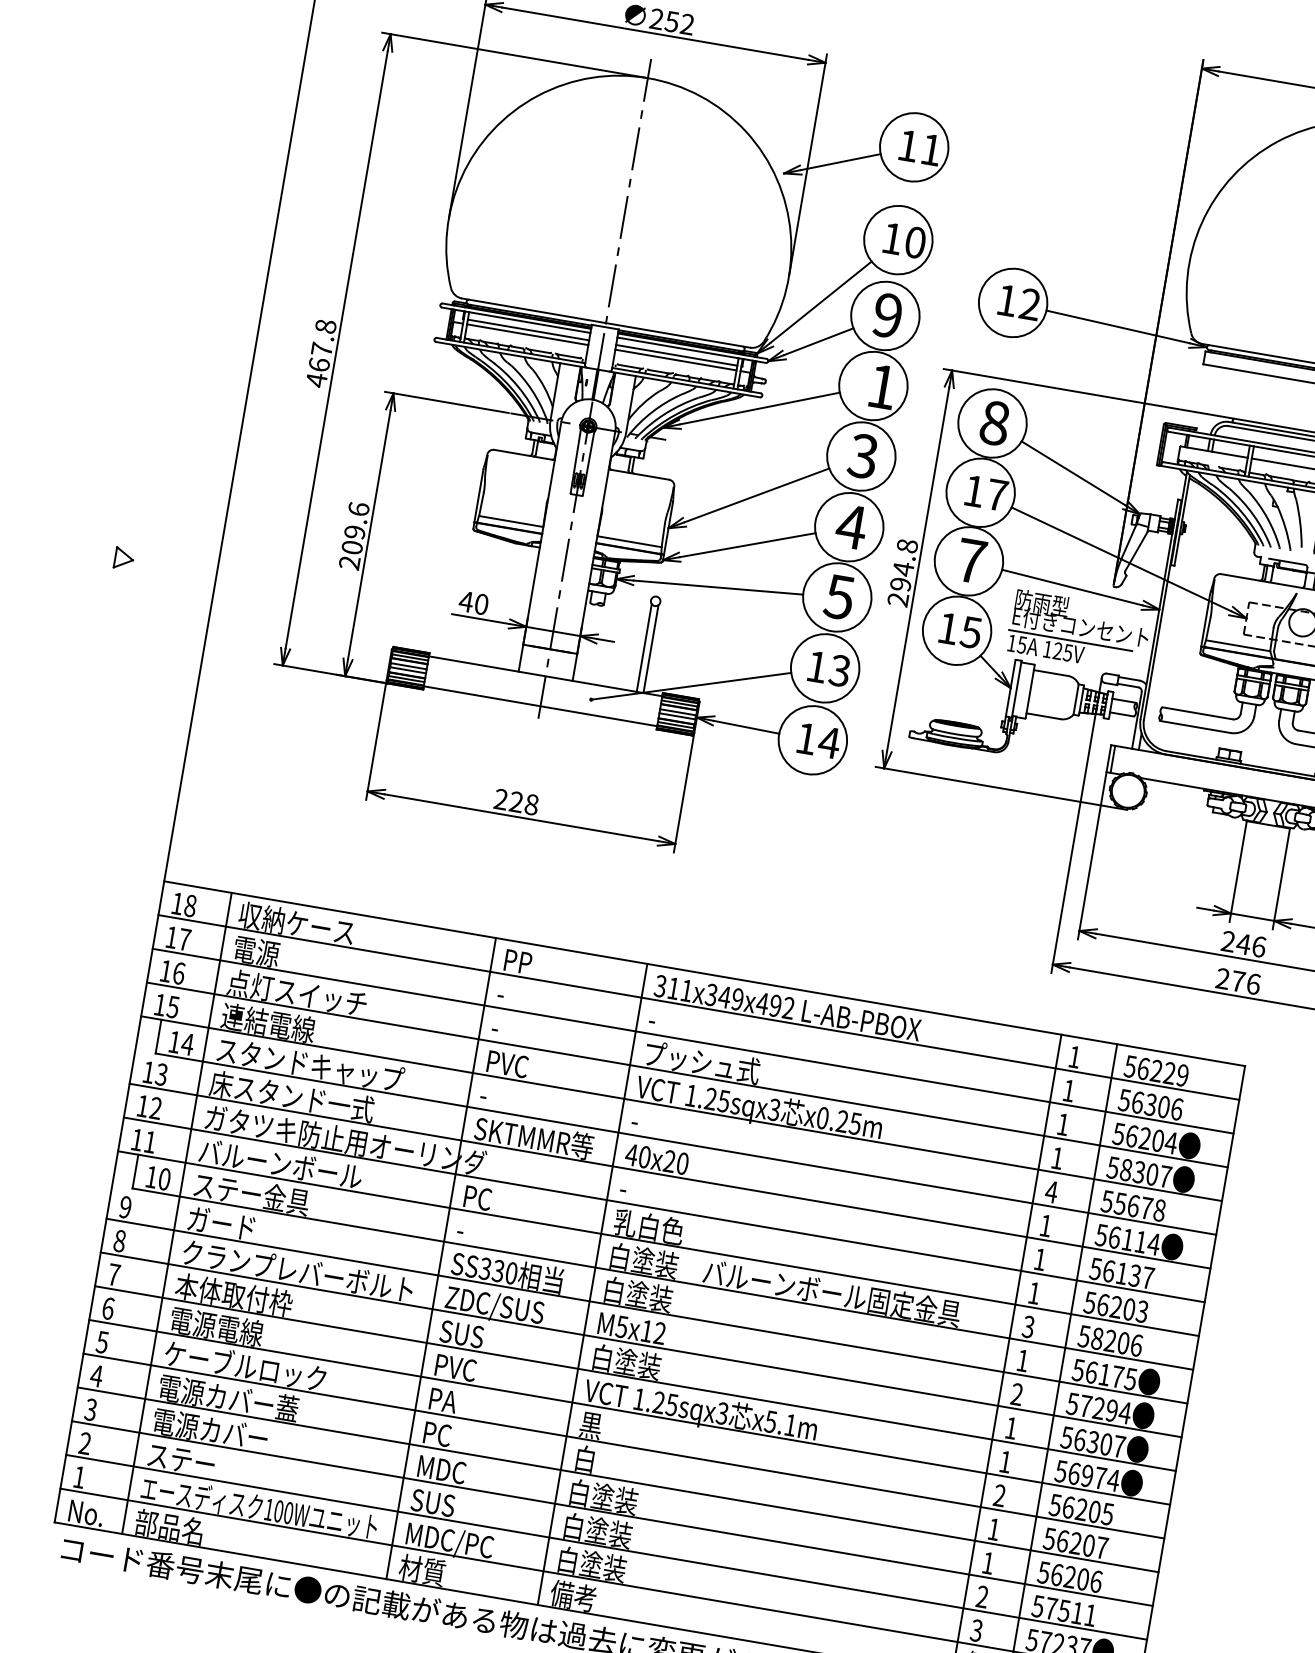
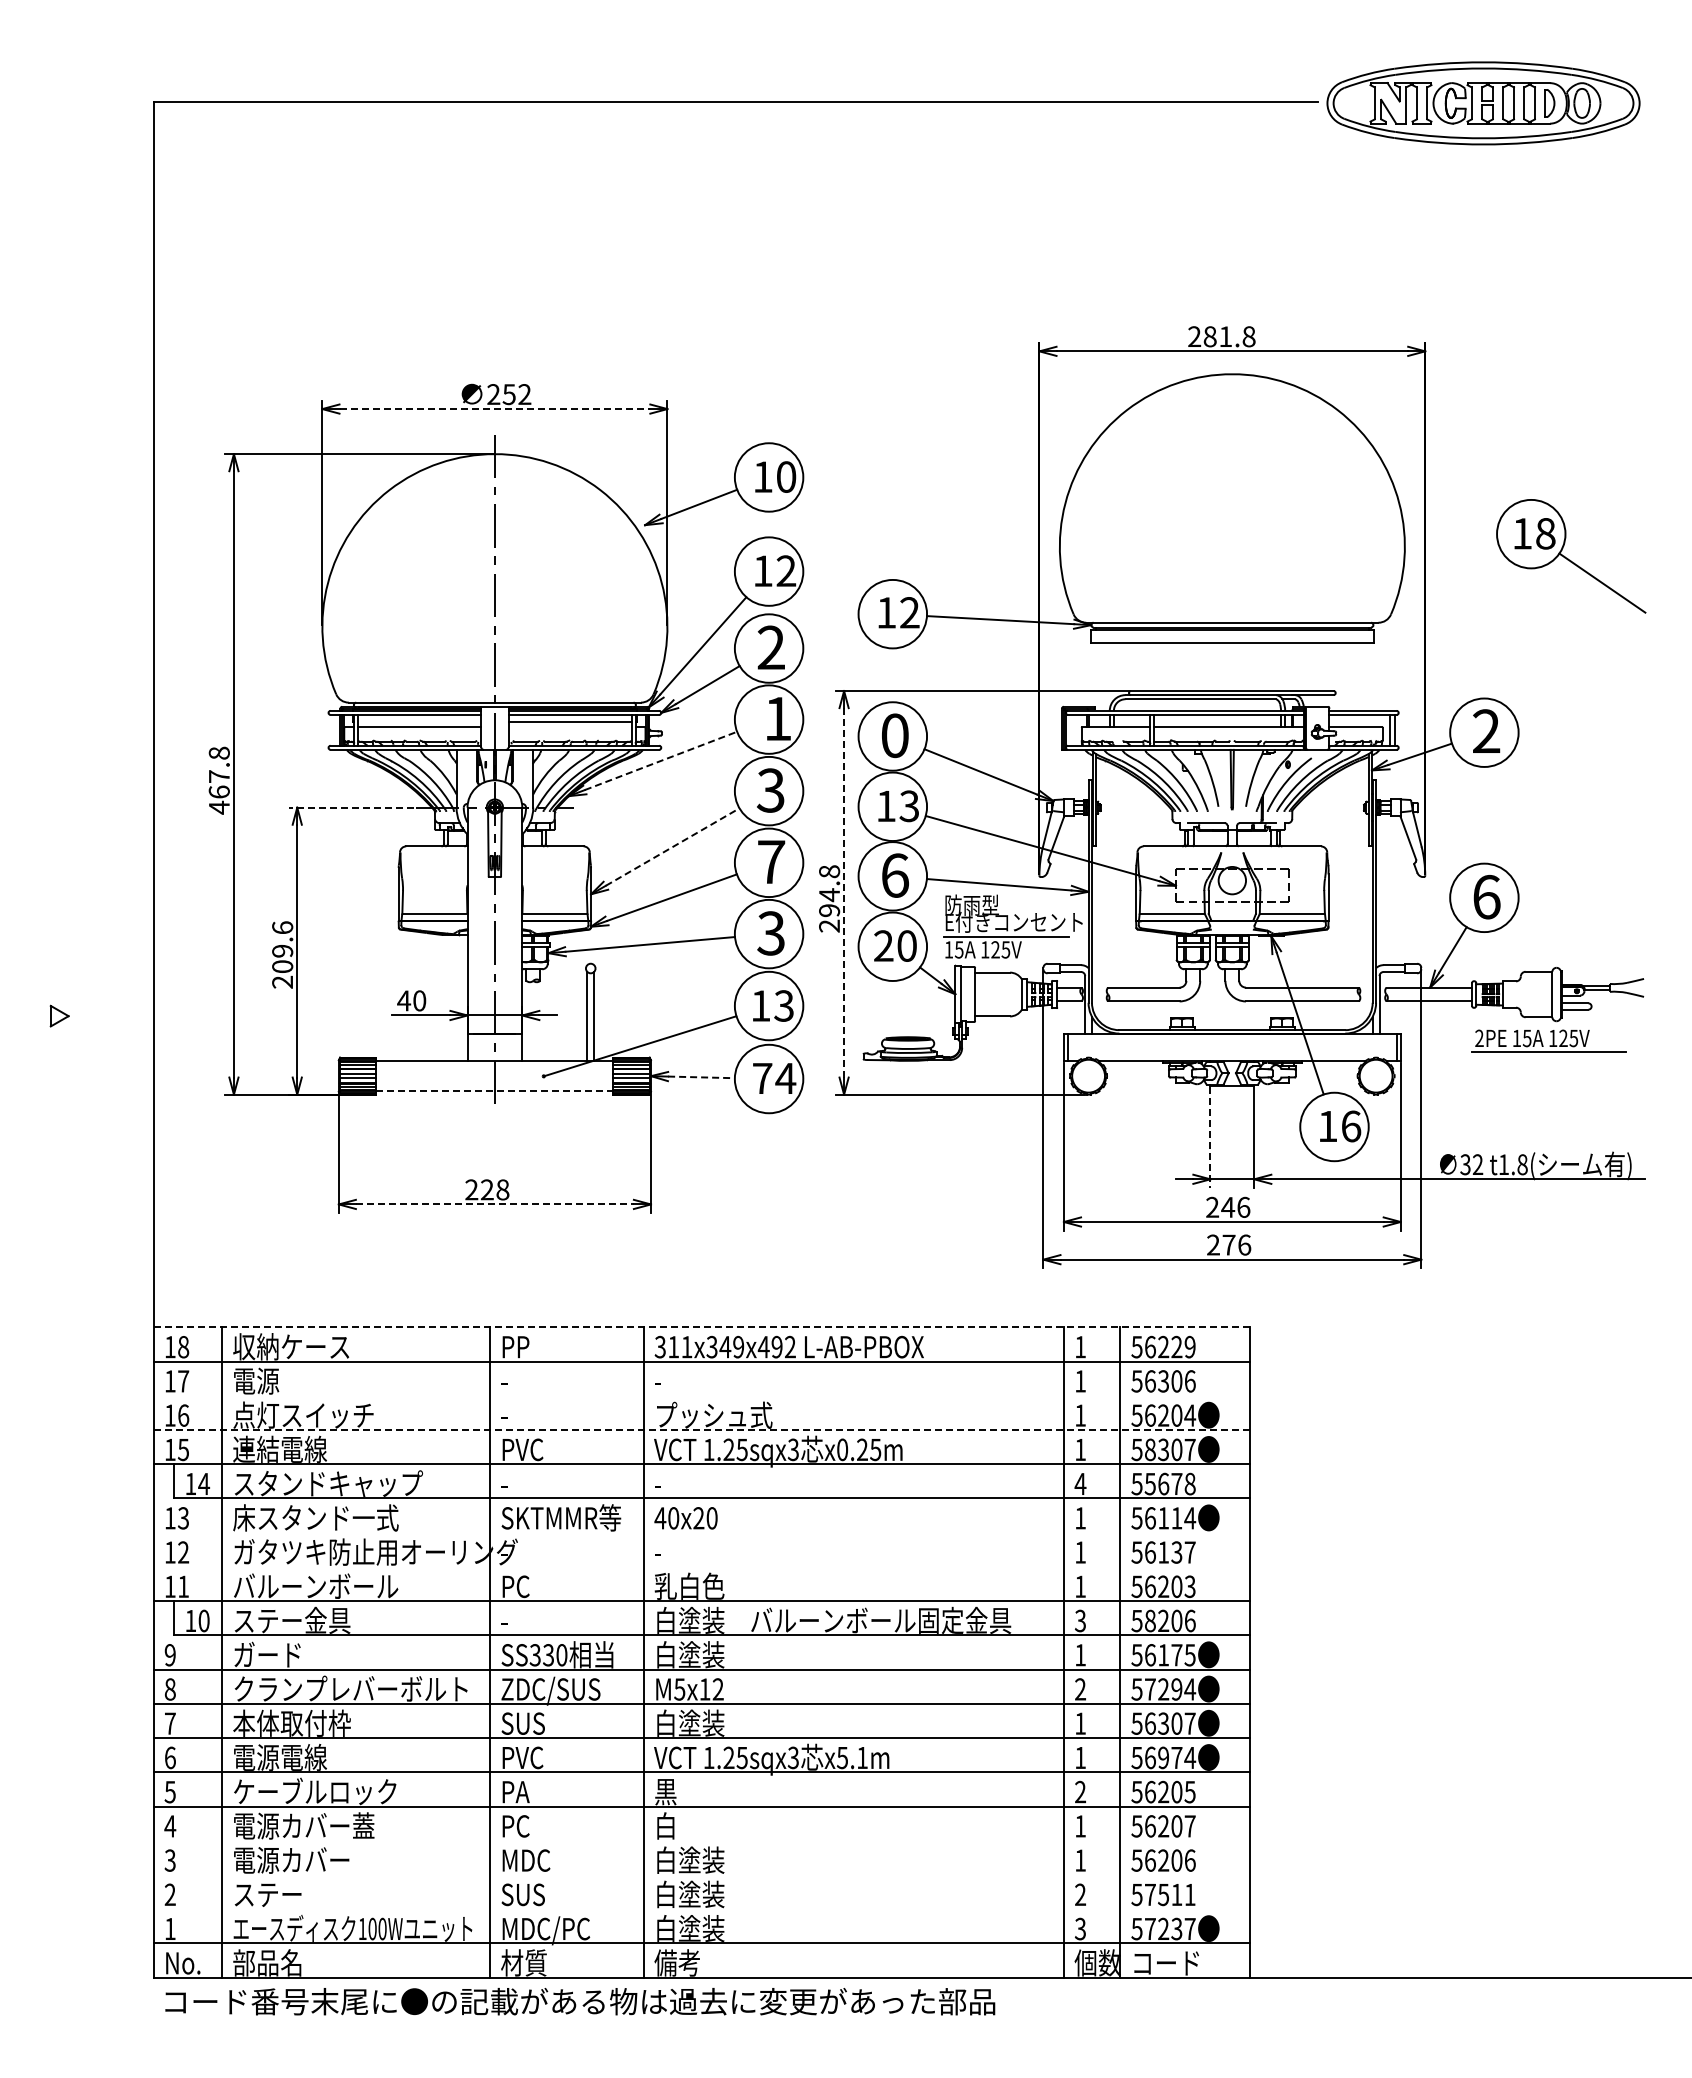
line: (655, 34) -> (495, 409), solid -> dashed
text: (931, 149) -> (786, 476), 11 -> 10
text: (915, 242) -> (786, 571), 10 -> 12
text: (886, 316) -> (770, 648), 9 -> 2
line: (528, 329) -> (419, 722), removed
line: (675, 360) -> (569, 727), removed
line: (446, 402) -> (351, 807), solid -> dashed
line: (760, 408) -> (661, 760), solid -> dashed
text: (994, 422) -> (894, 735), 8 -> 0
line: (757, 495) -> (673, 846), solid -> dashed
text: (997, 495) -> (909, 806), 17 -> 13
text: (851, 526) -> (771, 861), 4 -> 7
text: (970, 560) -> (894, 875), 7 -> 6
line: (918, 569) -> (844, 892), solid -> dashed
text: (838, 597) -> (770, 933), 5 -> 3
text: (959, 629) -> (895, 945), 15 -> 20
line: (541, 706) -> (495, 1091), solid -> dashed
line: (747, 727) -> (702, 1077), solid -> dashed
text: (806, 738) -> (762, 1078), 14 -> 74
line: (521, 817) -> (494, 1204), solid -> dashed
line: (1237, 873) -> (1210, 1138), solid -> dashed
line: (705, 974) -> (702, 1327), solid -> dashed
line: (692, 1040) -> (701, 1395), removed
line: (688, 1075) -> (702, 1430), solid -> dashed
line: (669, 1175) -> (701, 1532), removed
line: (664, 1209) -> (701, 1566), removed
line: (617, 1479) -> (701, 1840), removed
line: (612, 1514) -> (701, 1875), removed
line: (606, 1547) -> (701, 1909), removed

